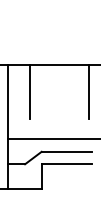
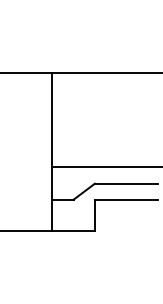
line: (29, 92) -> (79, 107), removed
line: (89, 92) -> (155, 107), removed

